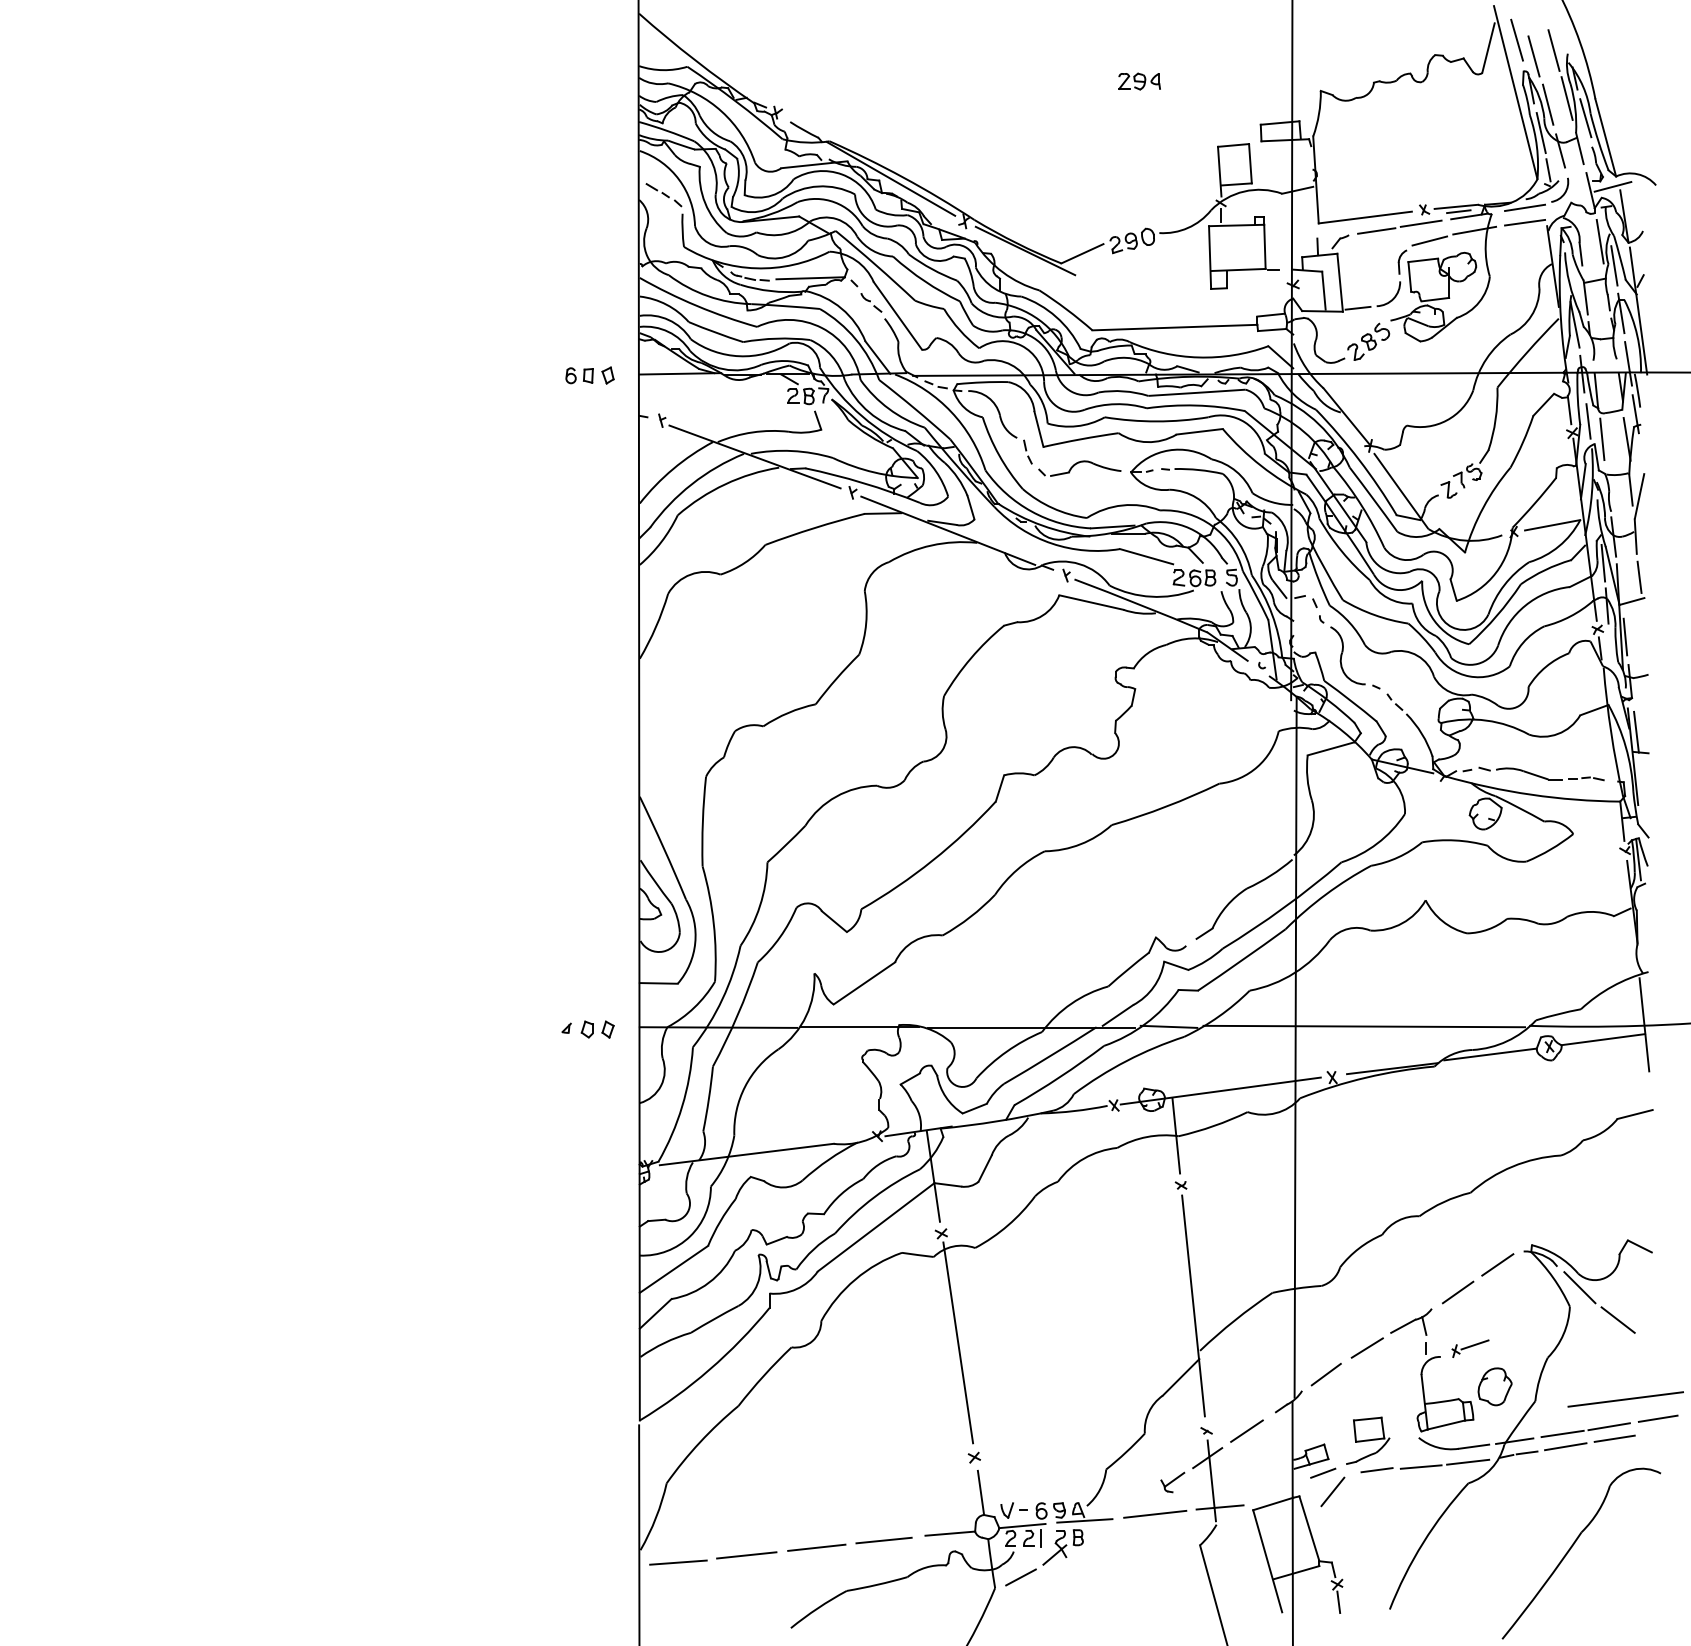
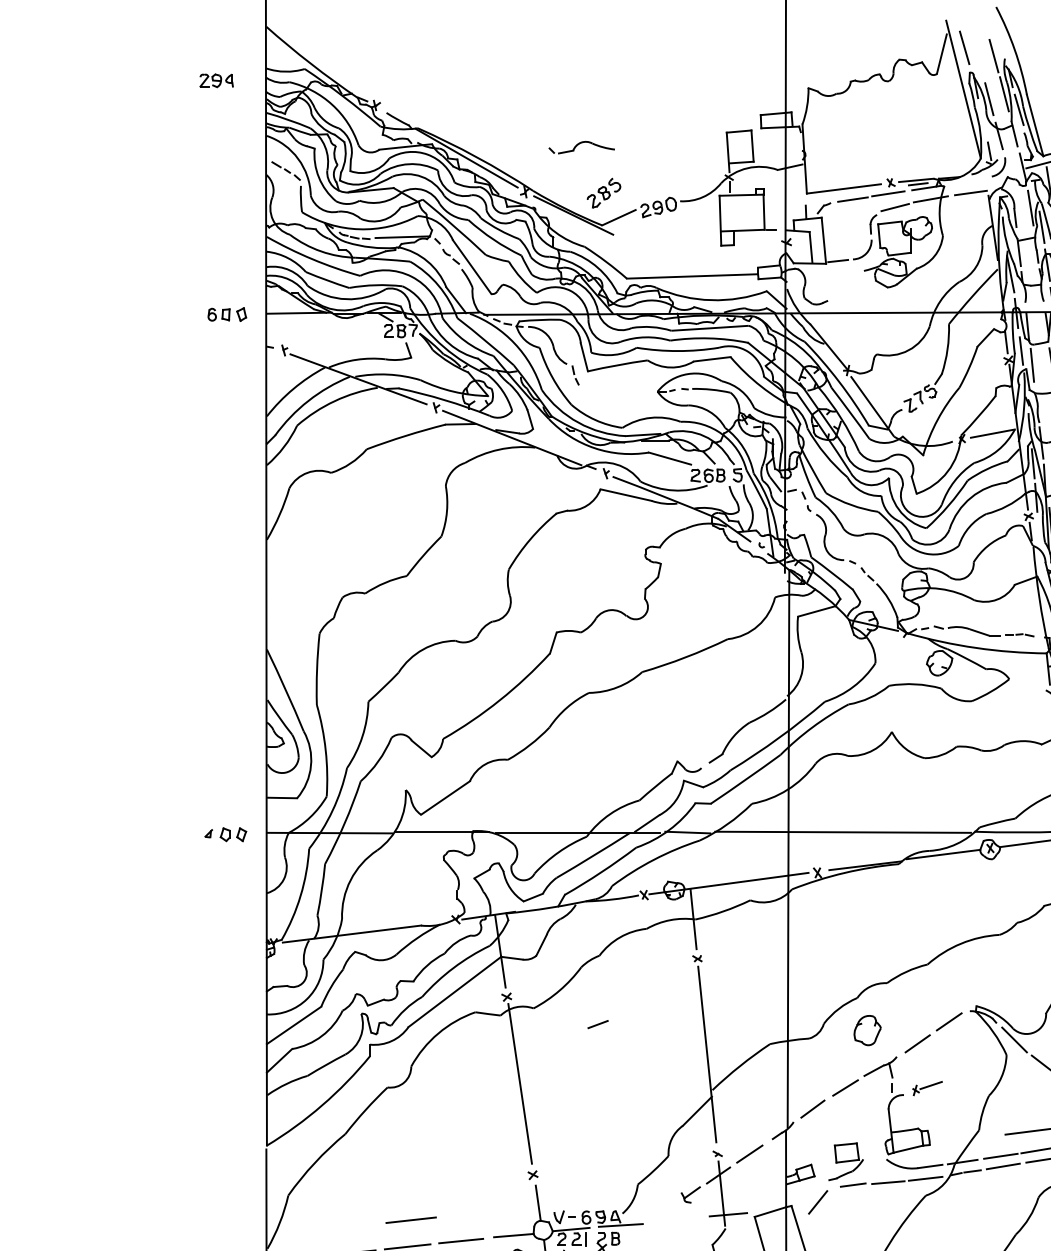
line: (1533, 56) -> (977, 60), removed
part: (1139, 81) -> (216, 80), moved
line: (1540, 133) -> (983, 122), removed
line: (1525, 207) -> (971, 180), removed
part: (1368, 341) -> (603, 192), moved
part: (1079, 468) -> (581, 147), moved
part: (1494, 1386) -> (867, 1030), moved
line: (1323, 1472) -> (598, 1023), moved
line: (1155, 1514) -> (411, 1220), moved

